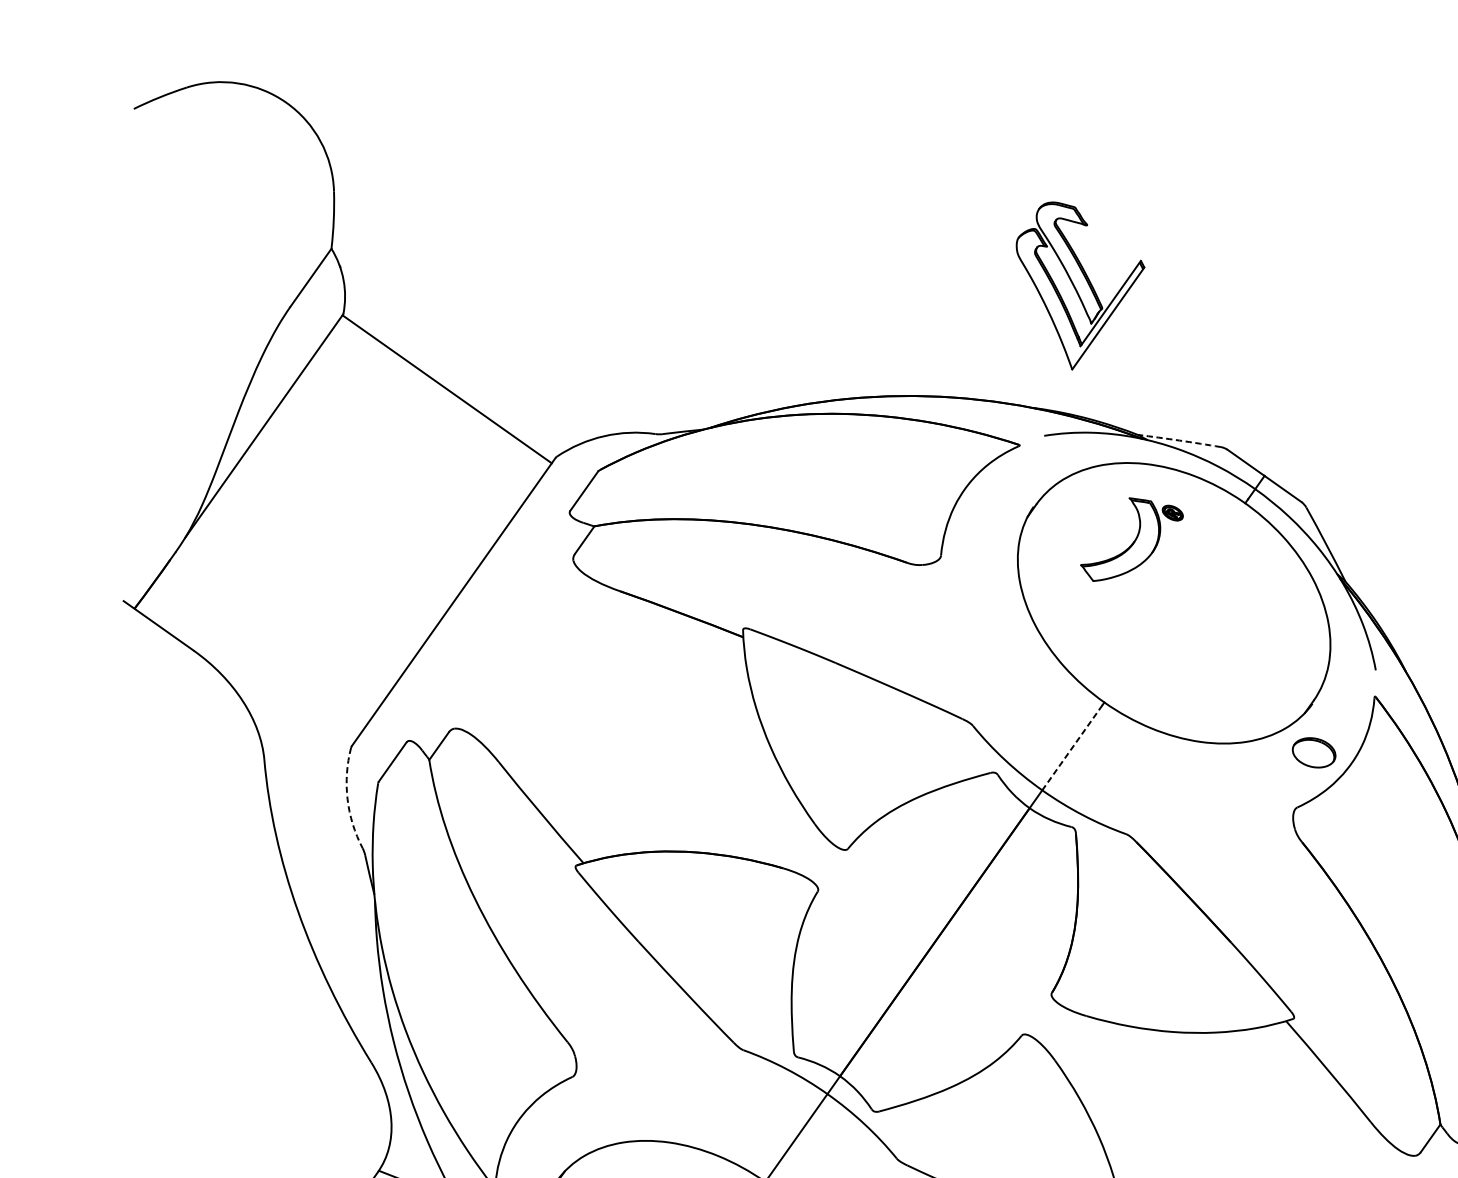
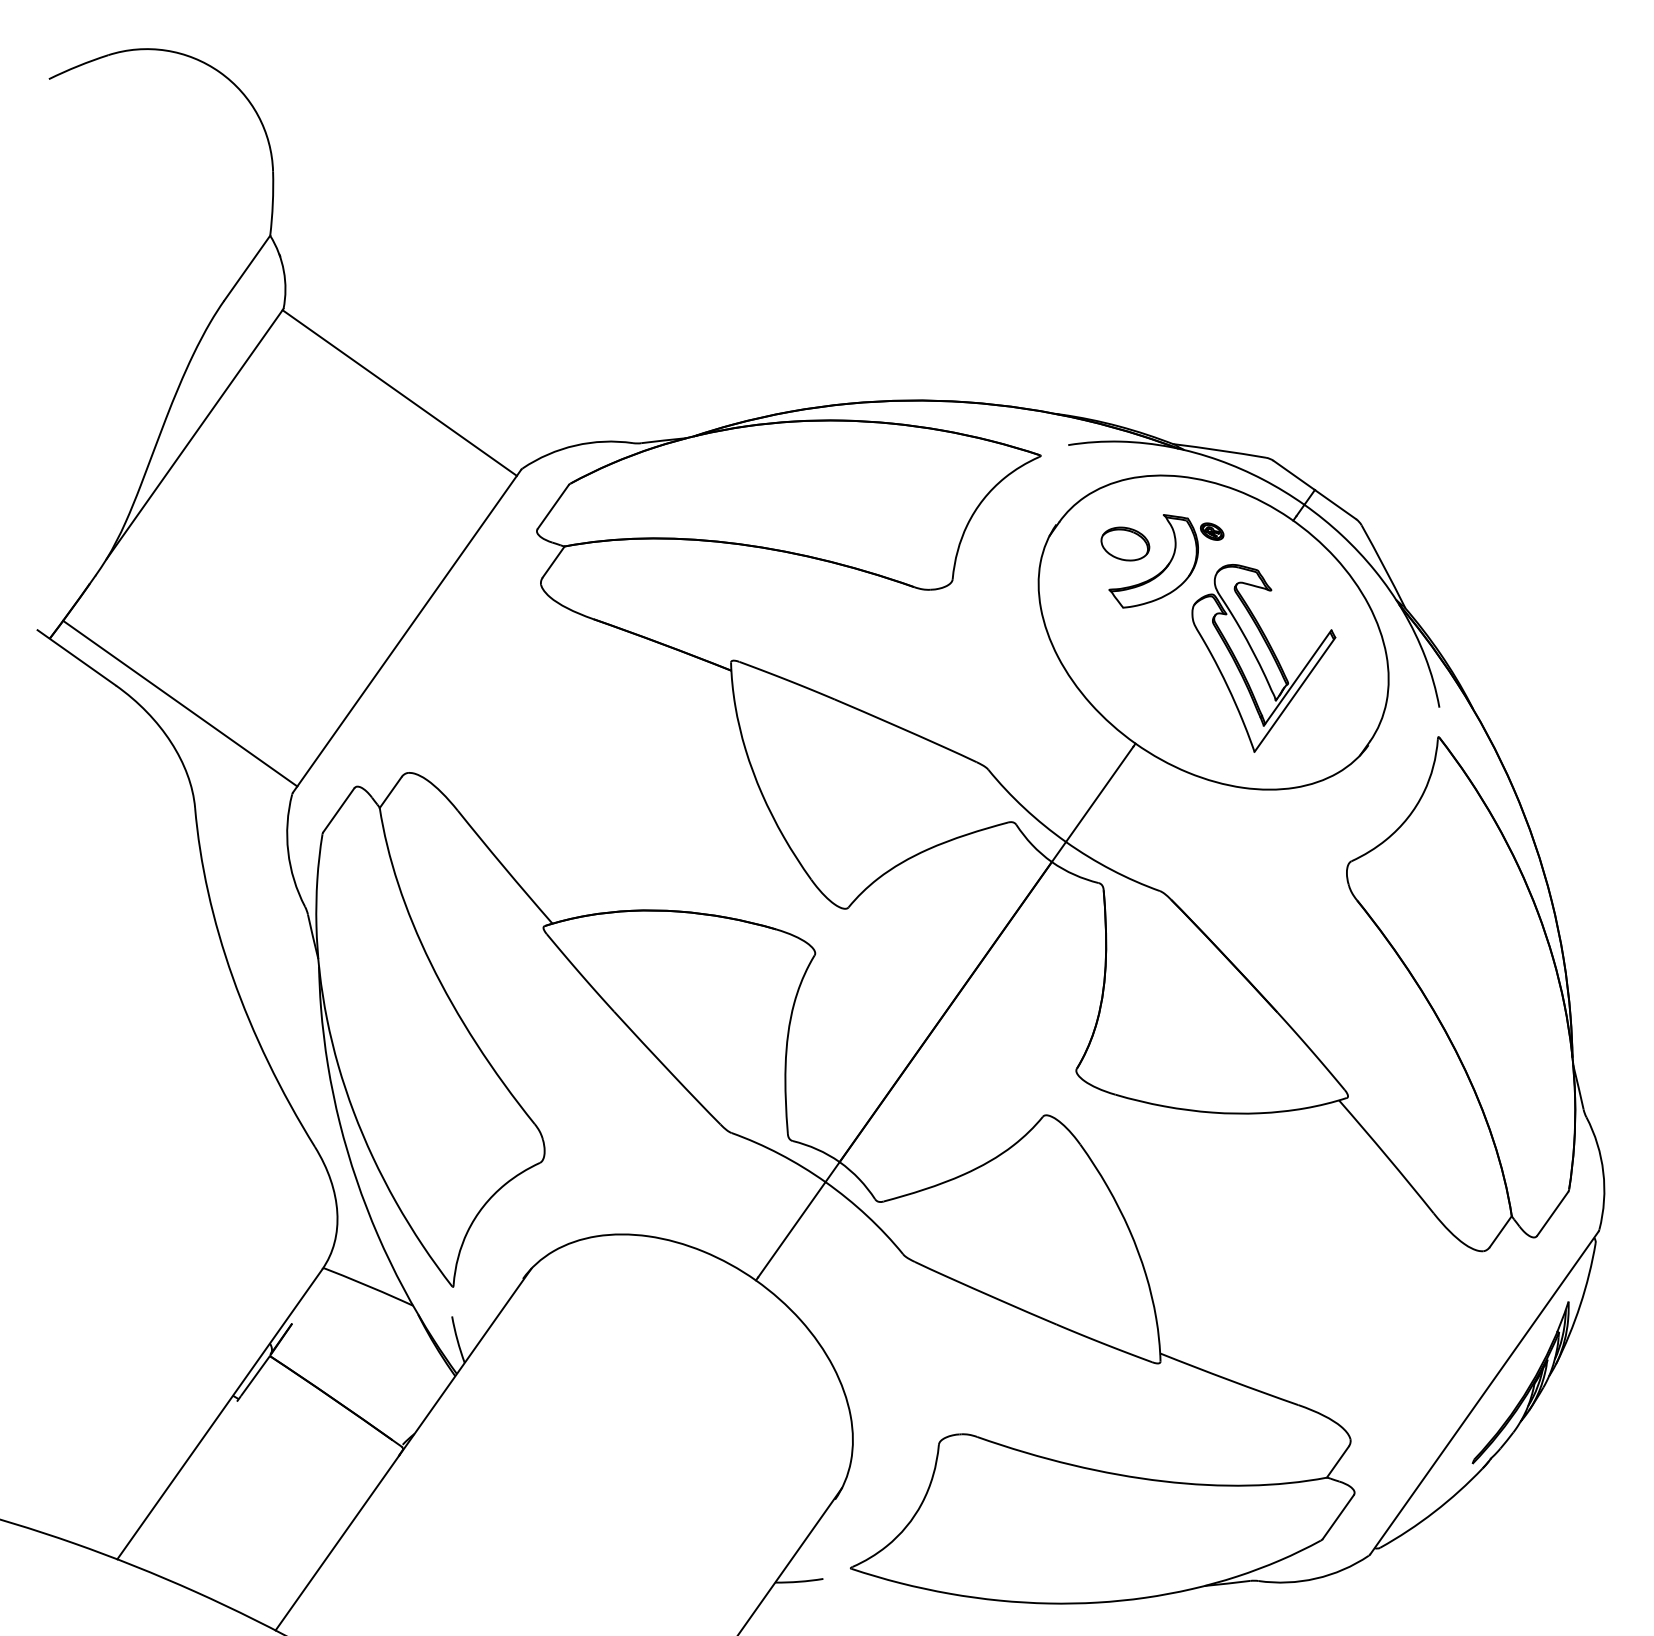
part: (1080, 286) -> (1263, 658), moved
arc: (1179, 440) -> (1219, 450), dashed -> solid
line: (251, 666) -> (180, 703), added
line: (1072, 747) -> (1099, 794), dashed -> solid
part: (1314, 752) -> (1125, 543), moved
arc: (347, 798) -> (288, 851), dashed -> solid

